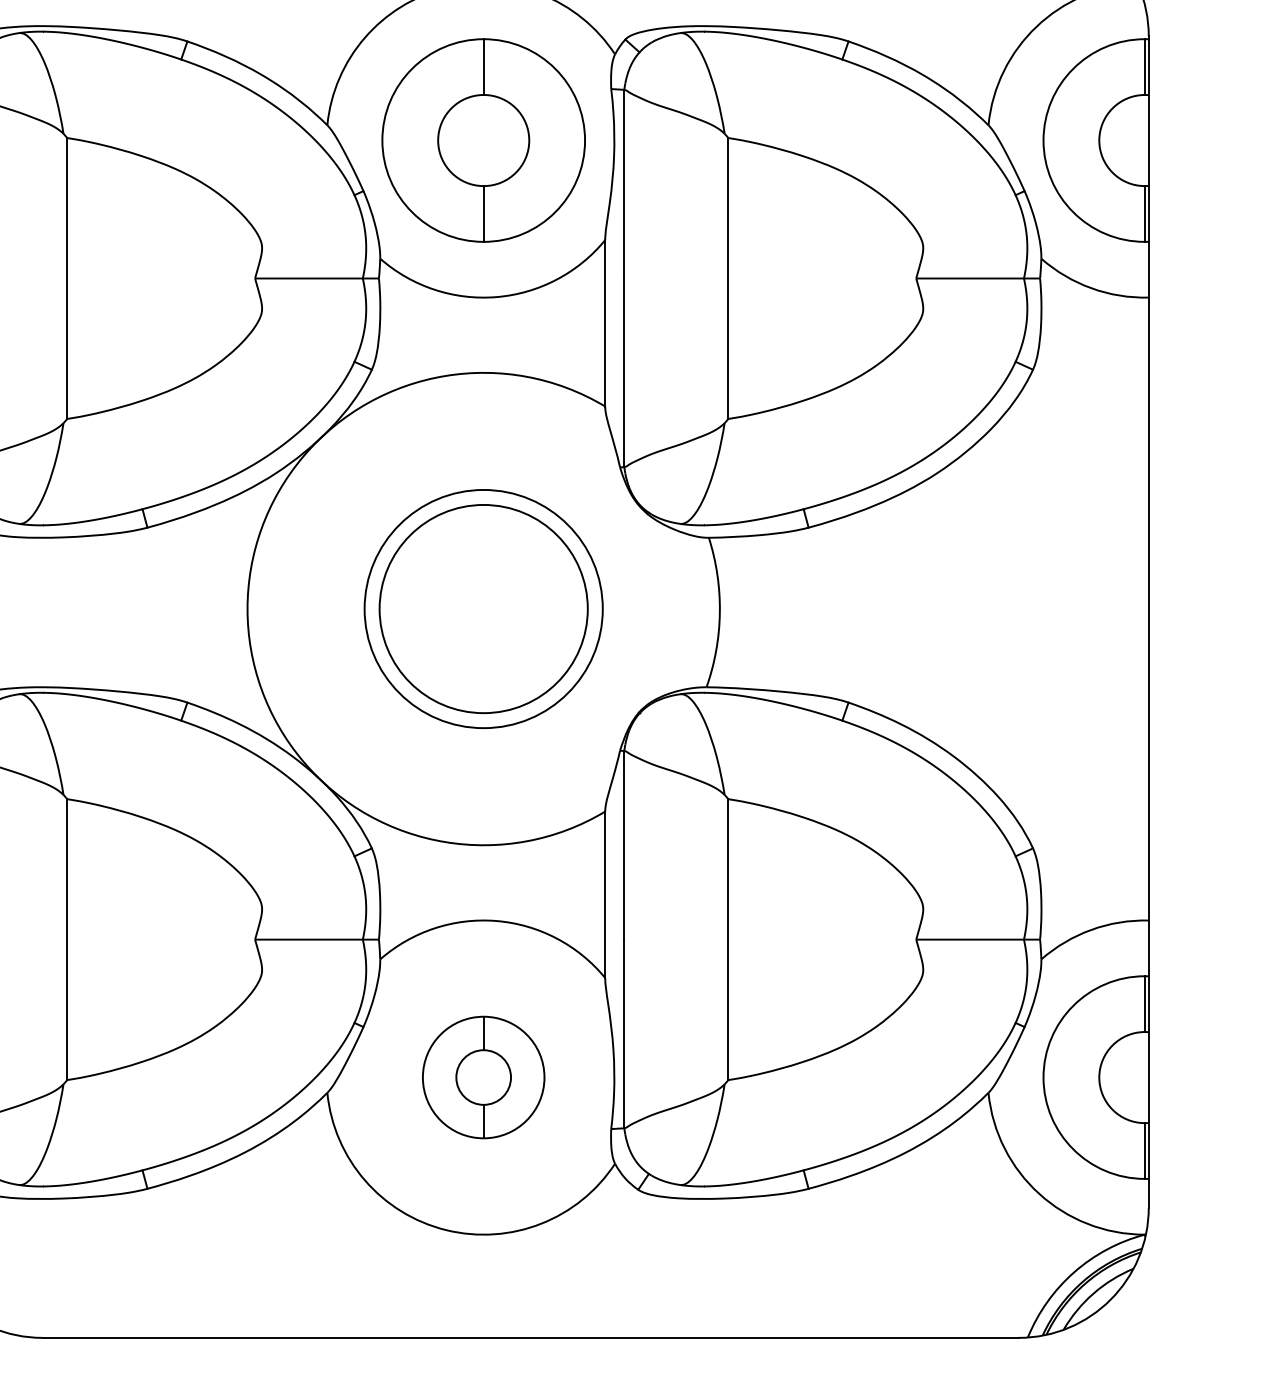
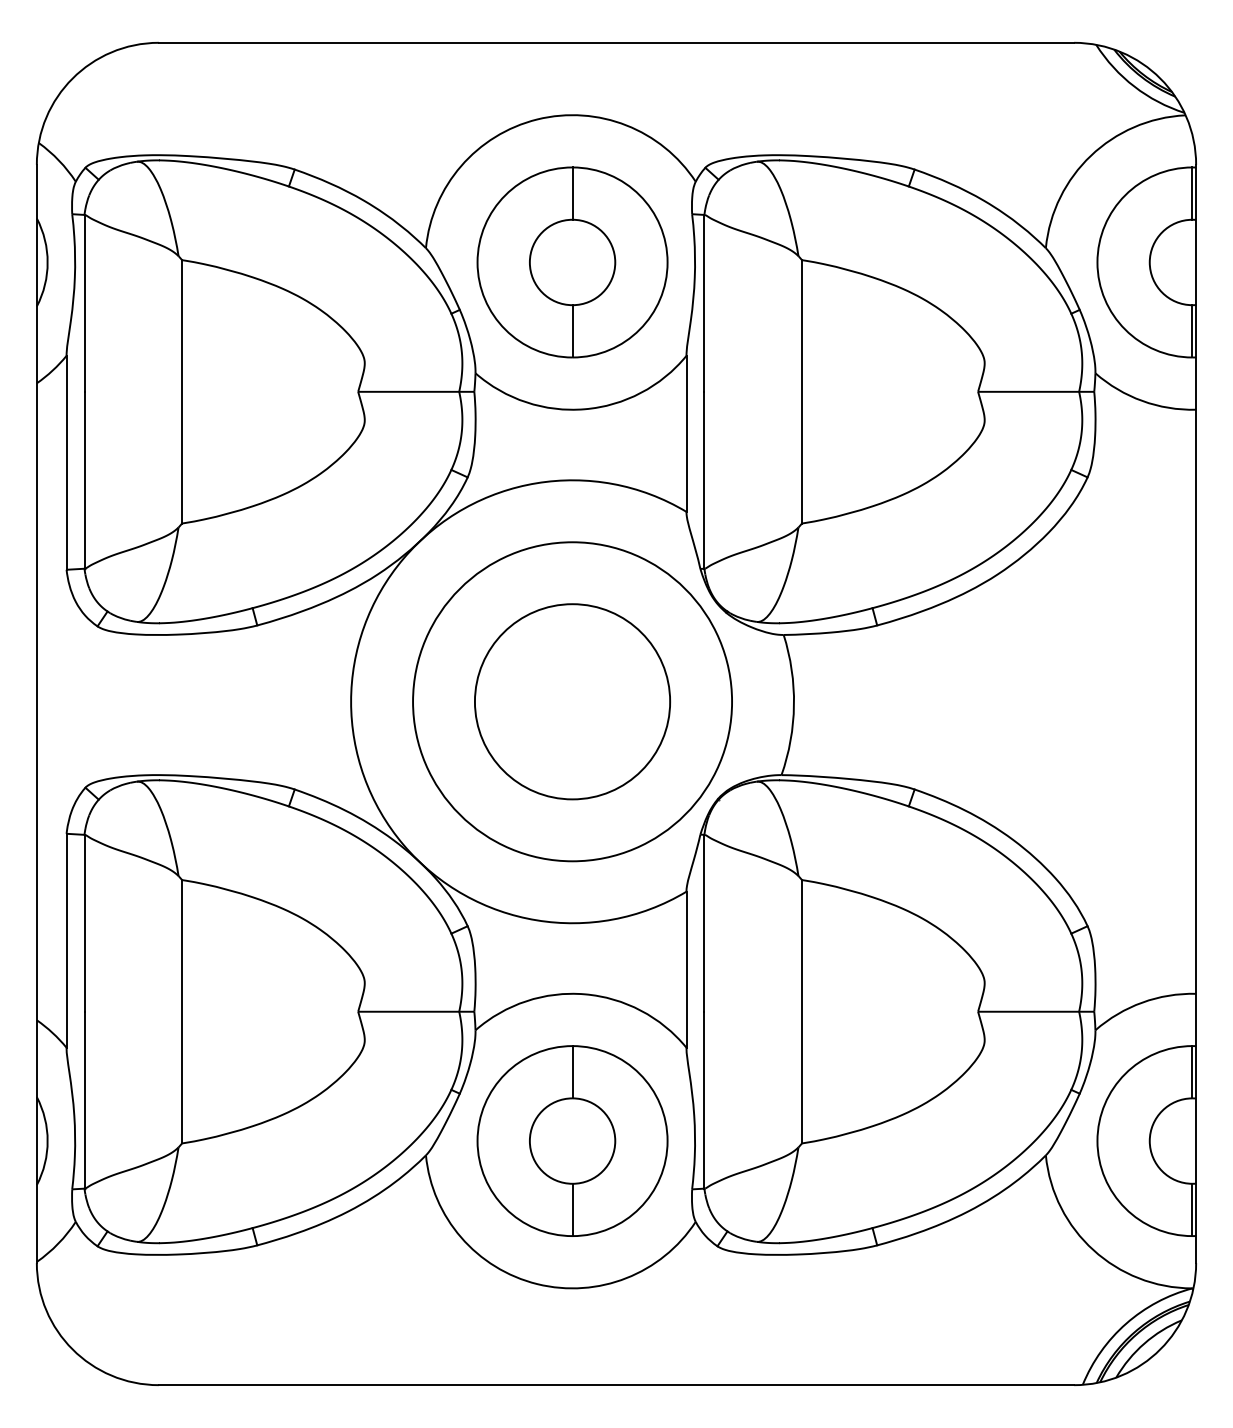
circle: (483, 608) -> (572, 701), size x1.43
part: (483, 1076) -> (572, 1140), size x1.67

